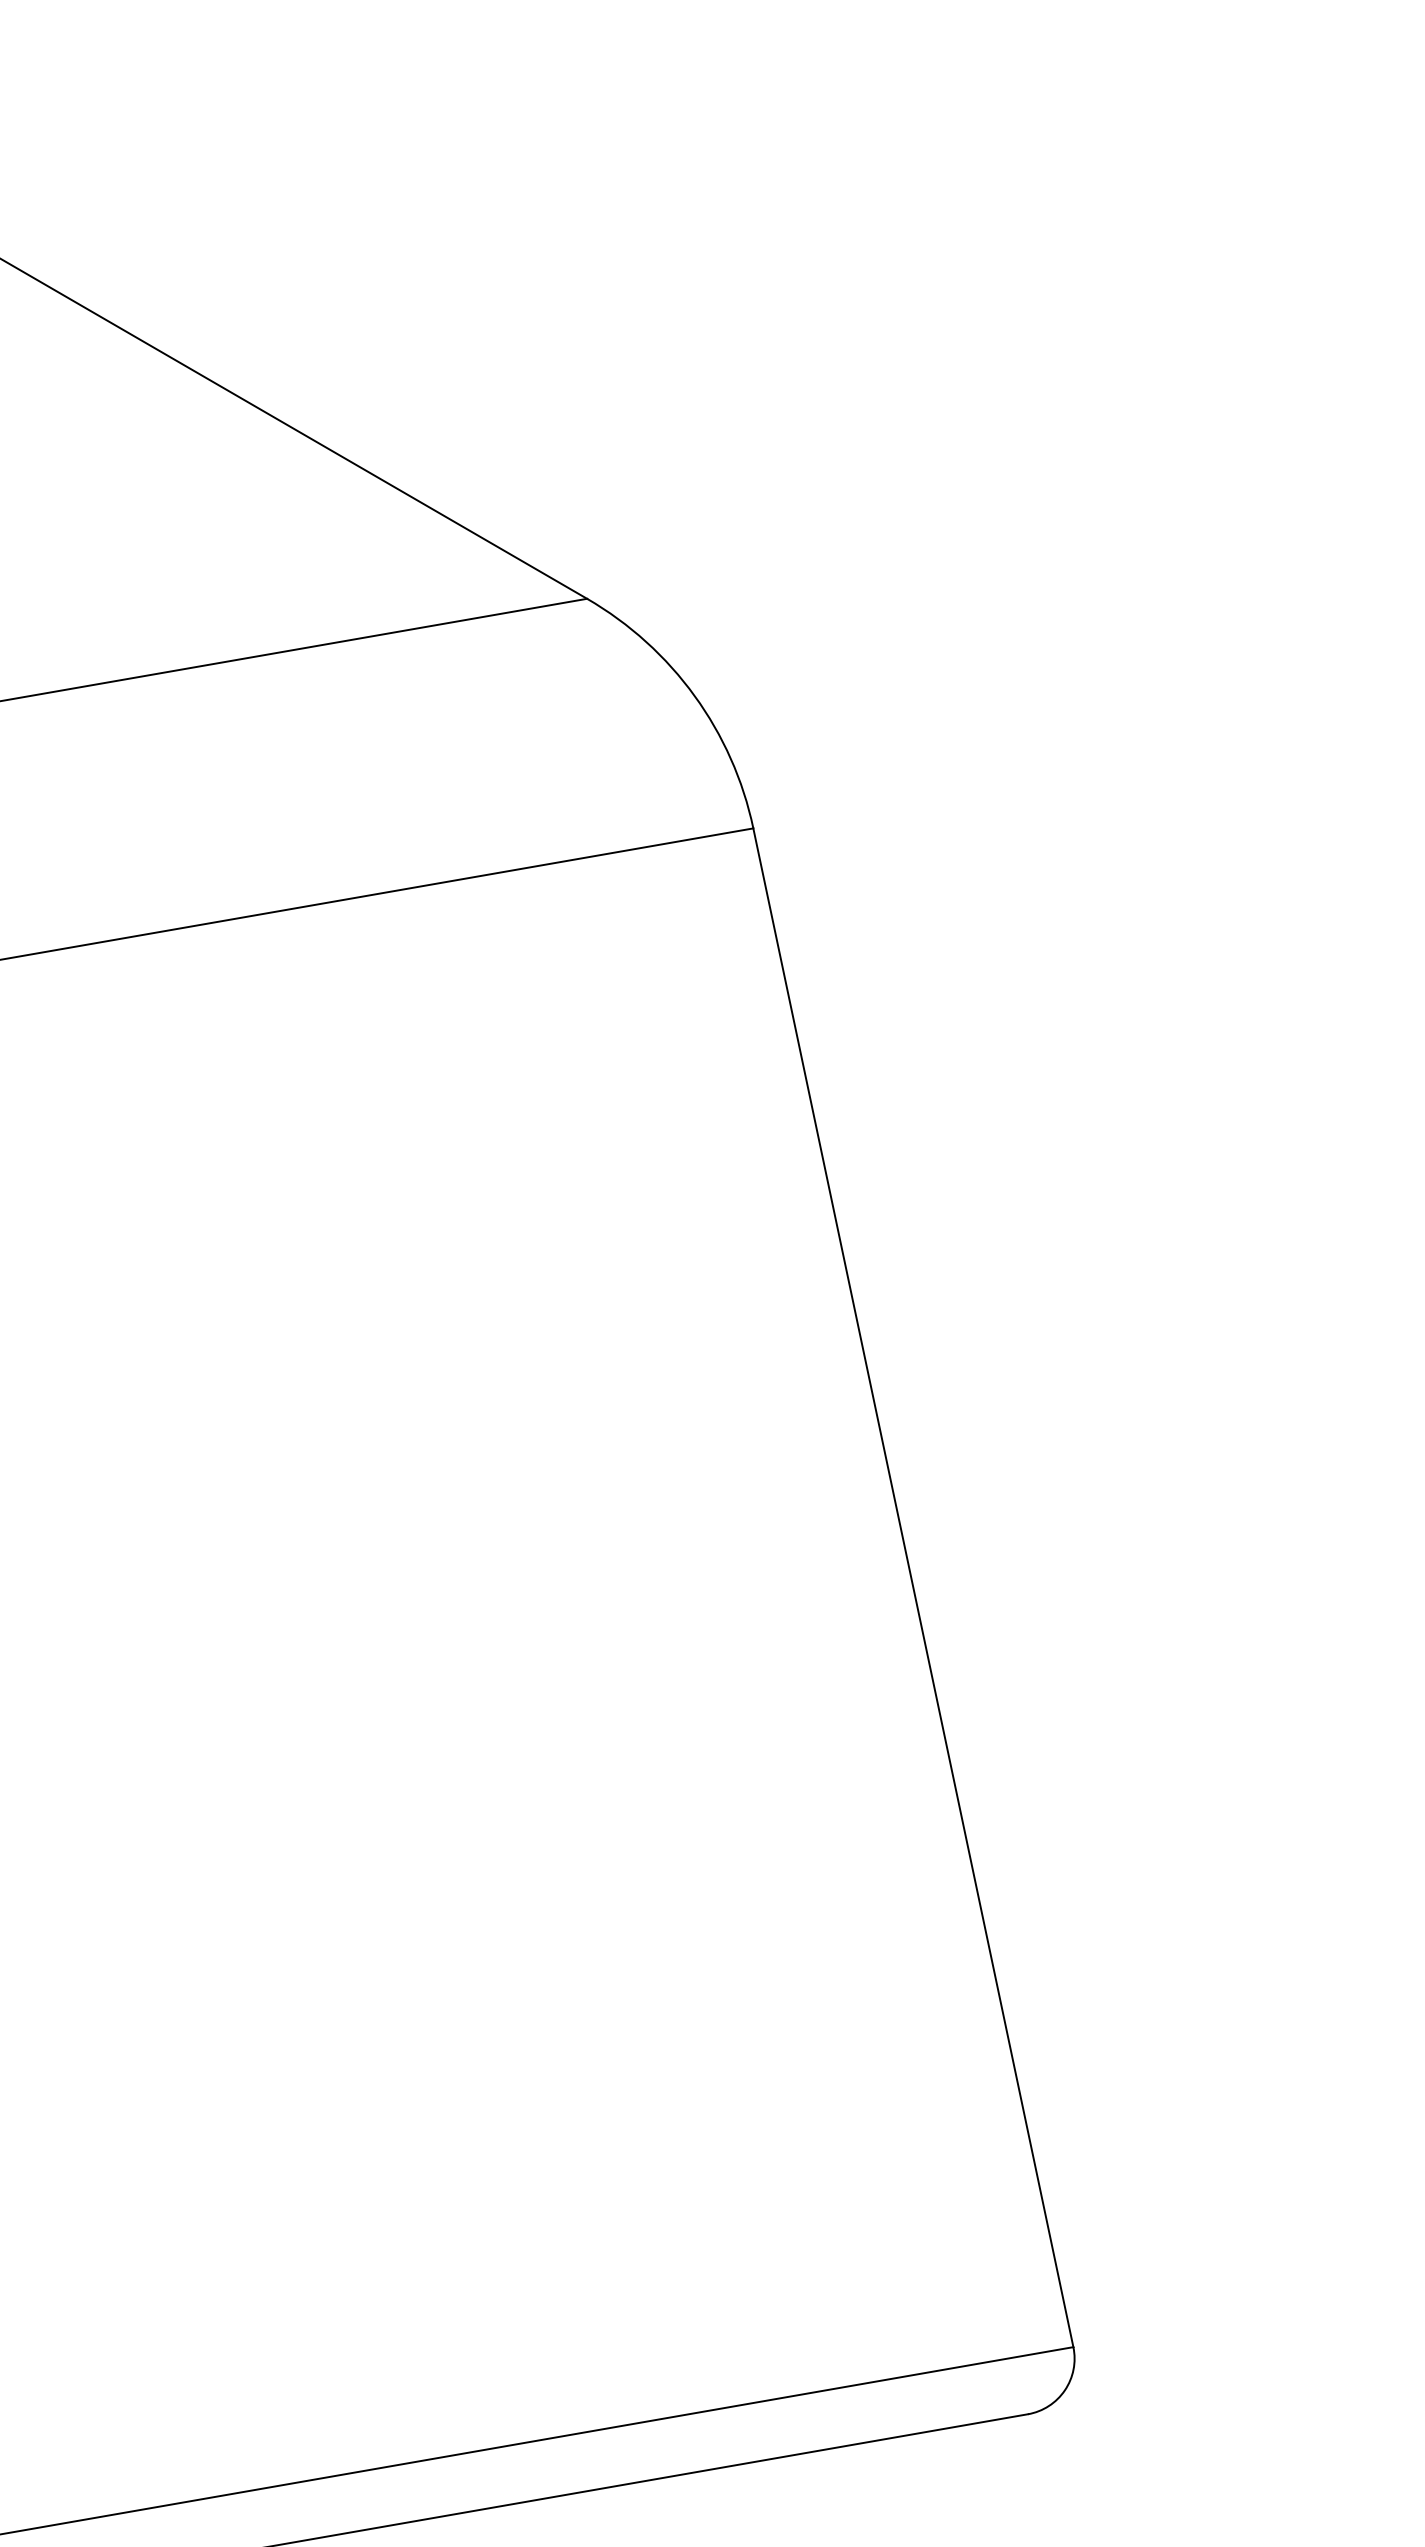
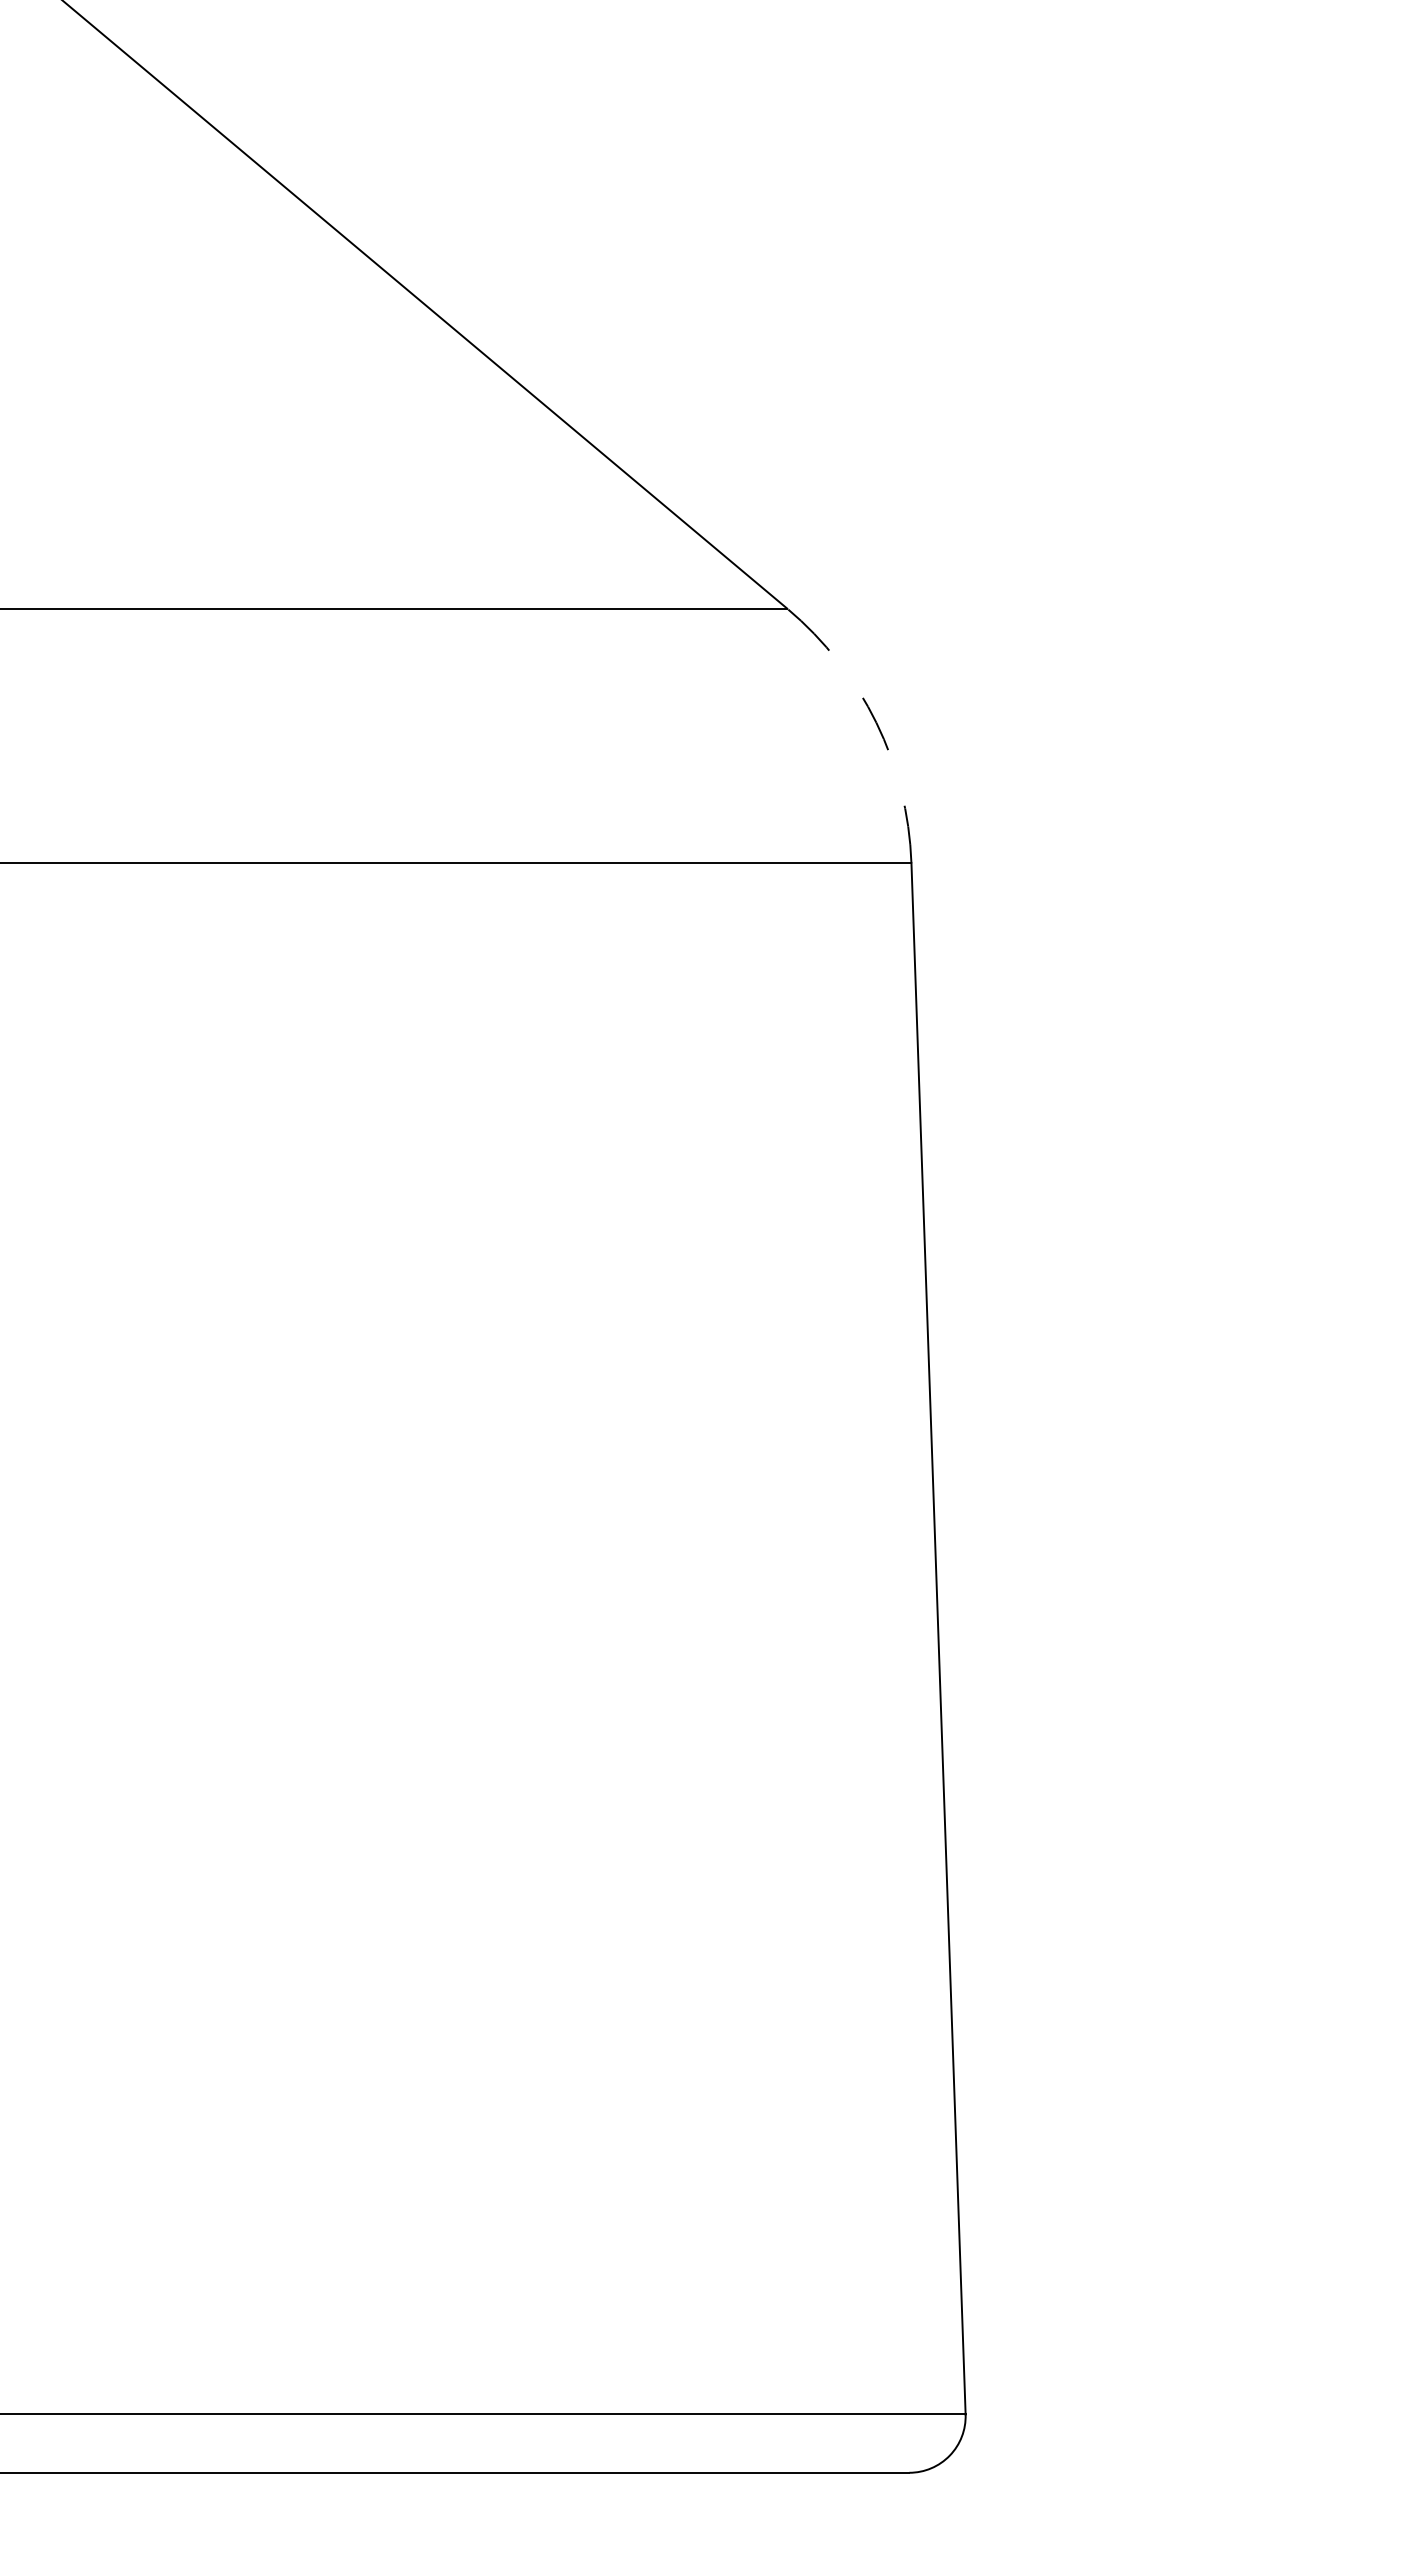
arc: (694, 695) -> (876, 722), solid -> dashed

